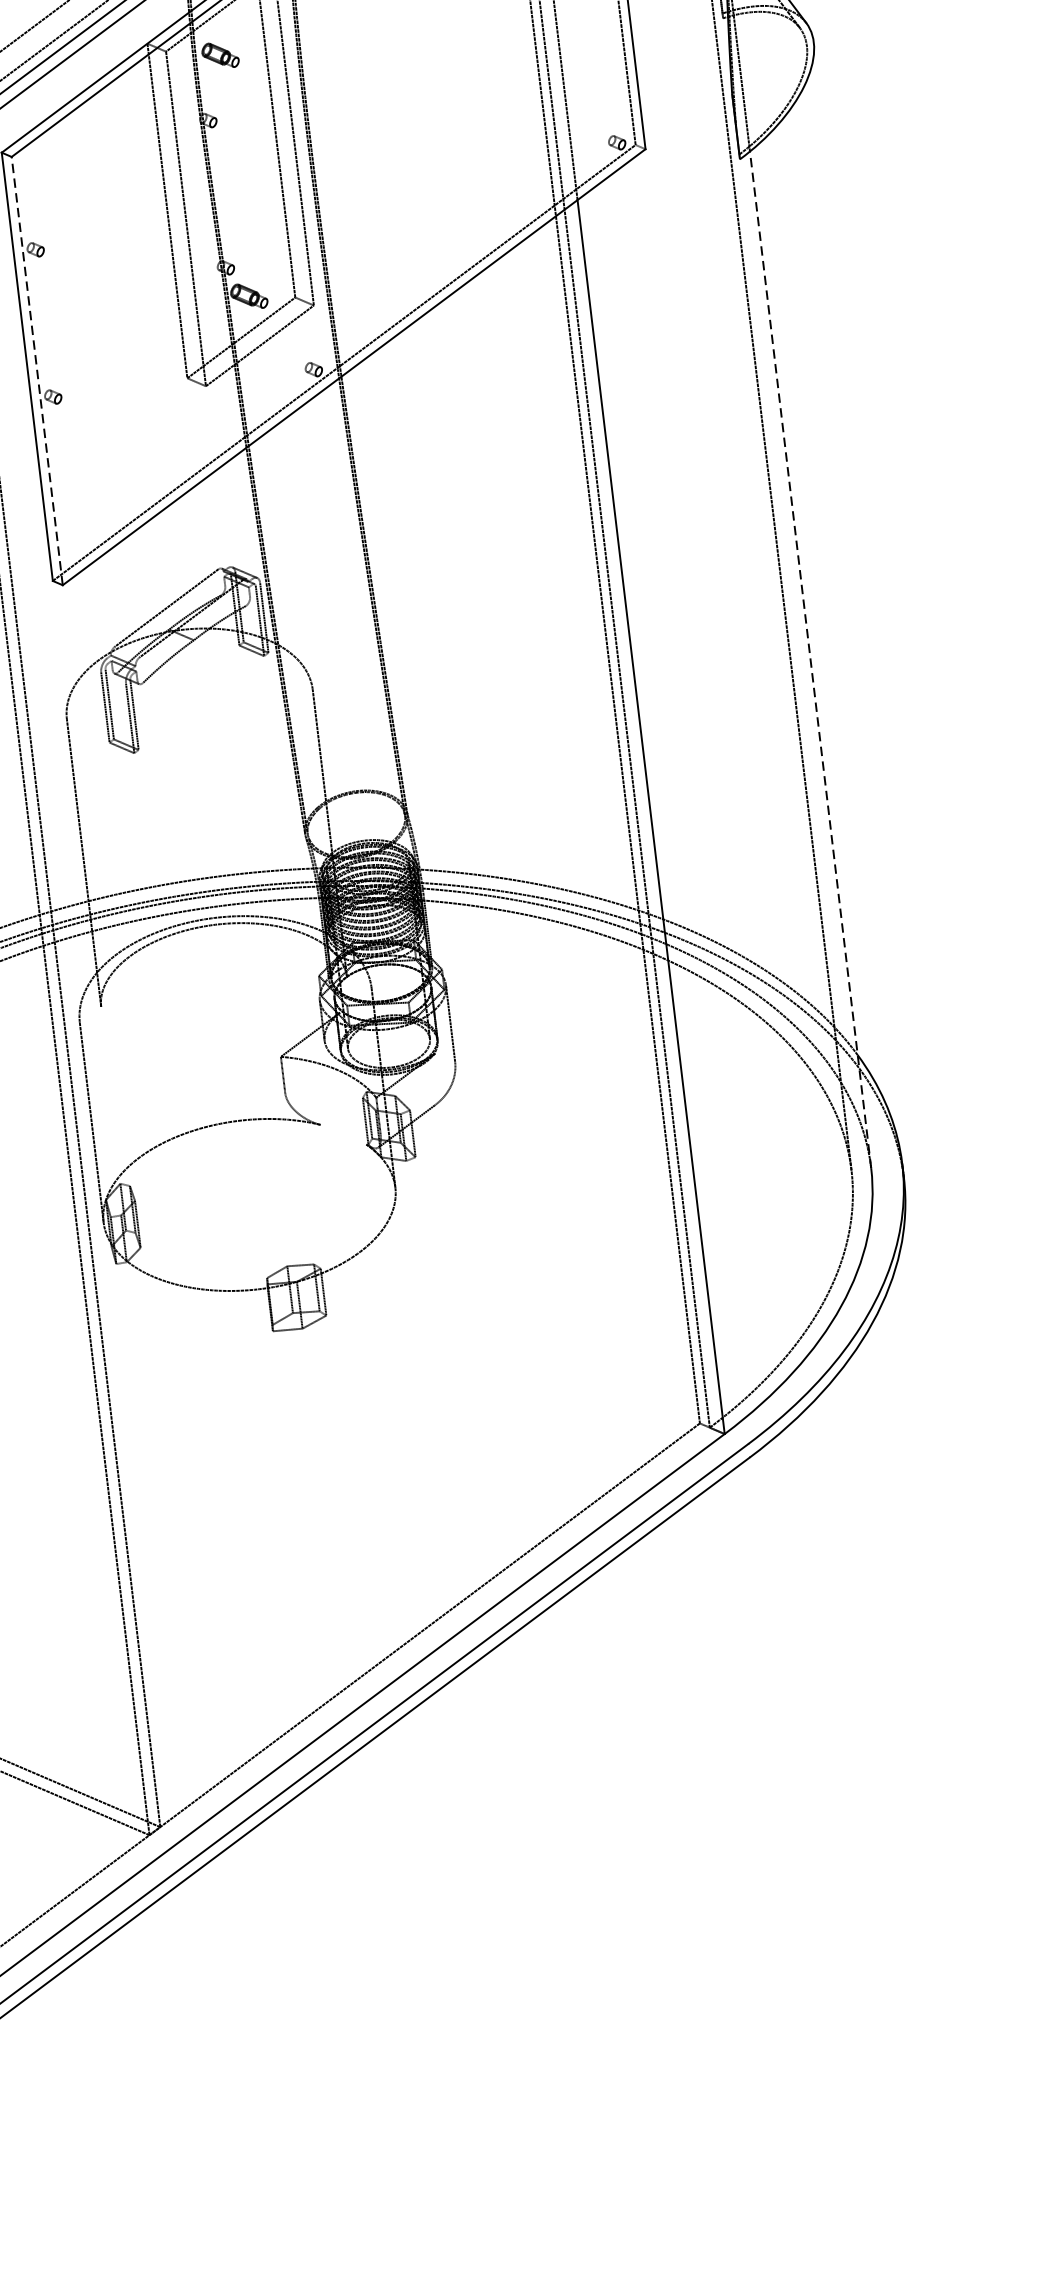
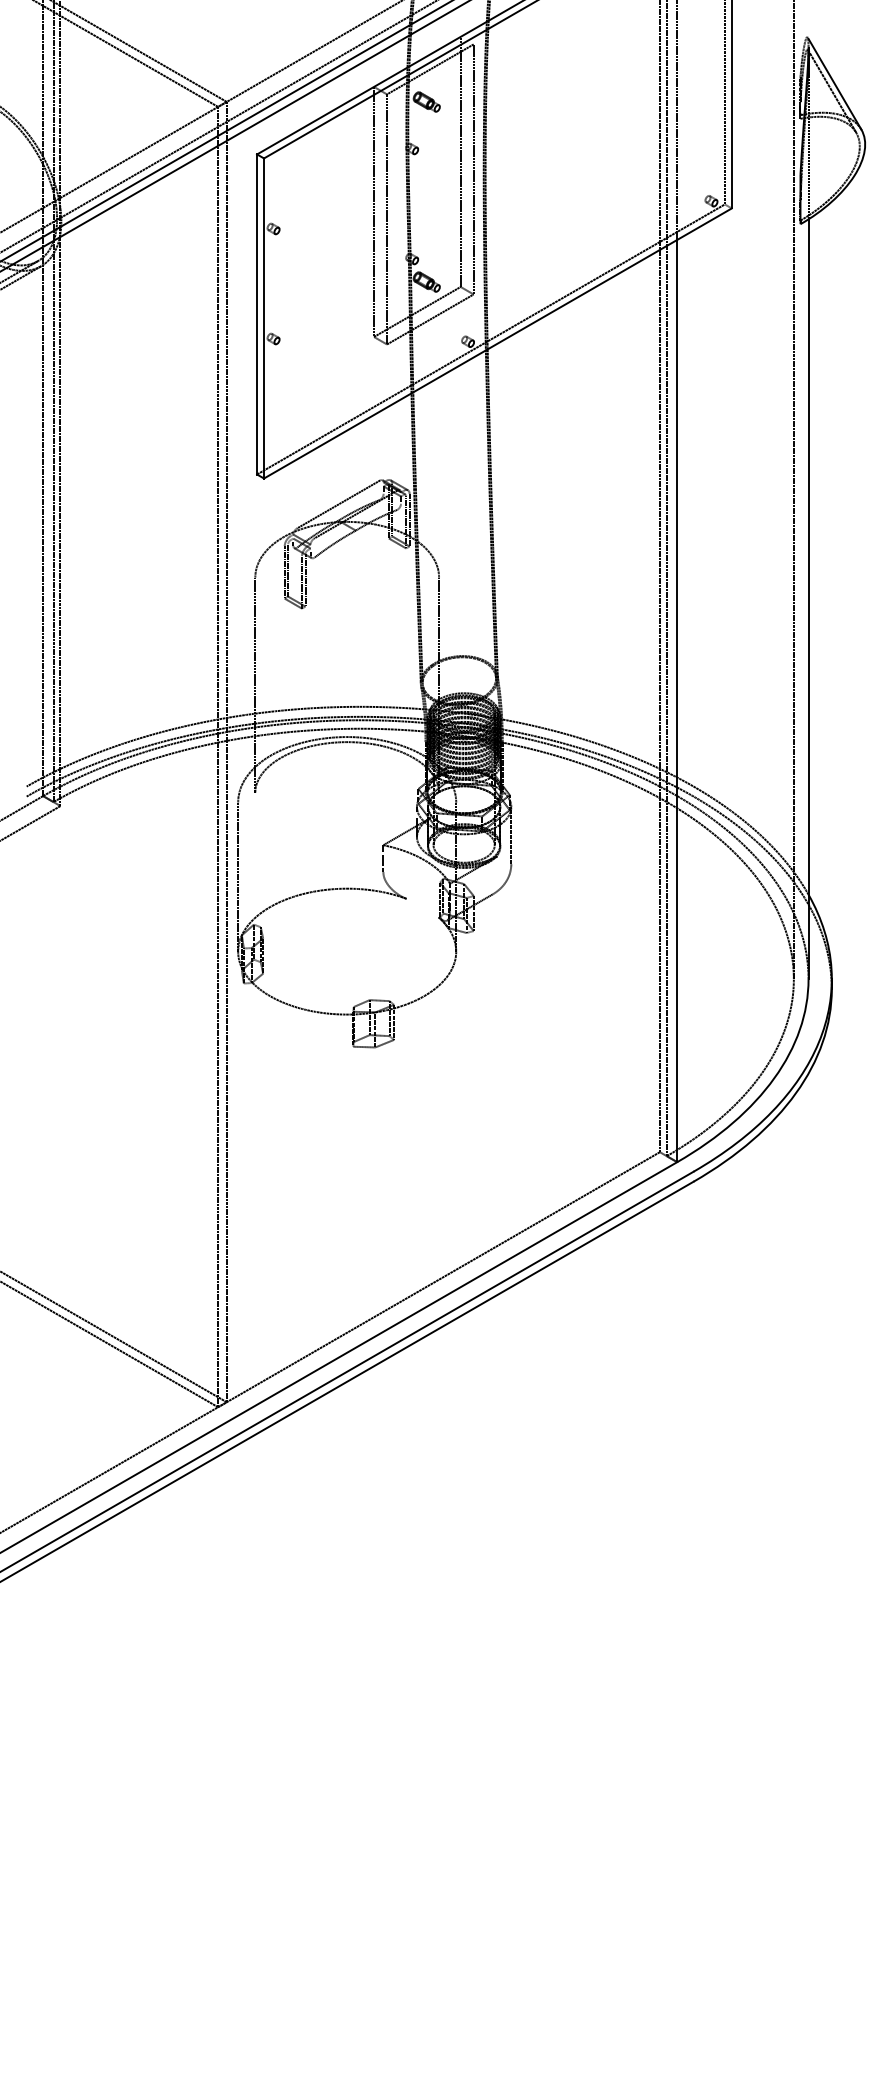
line: (37, 369) -> (264, 317), dashed -> solid
line: (810, 660) -> (808, 599), dashed -> solid

